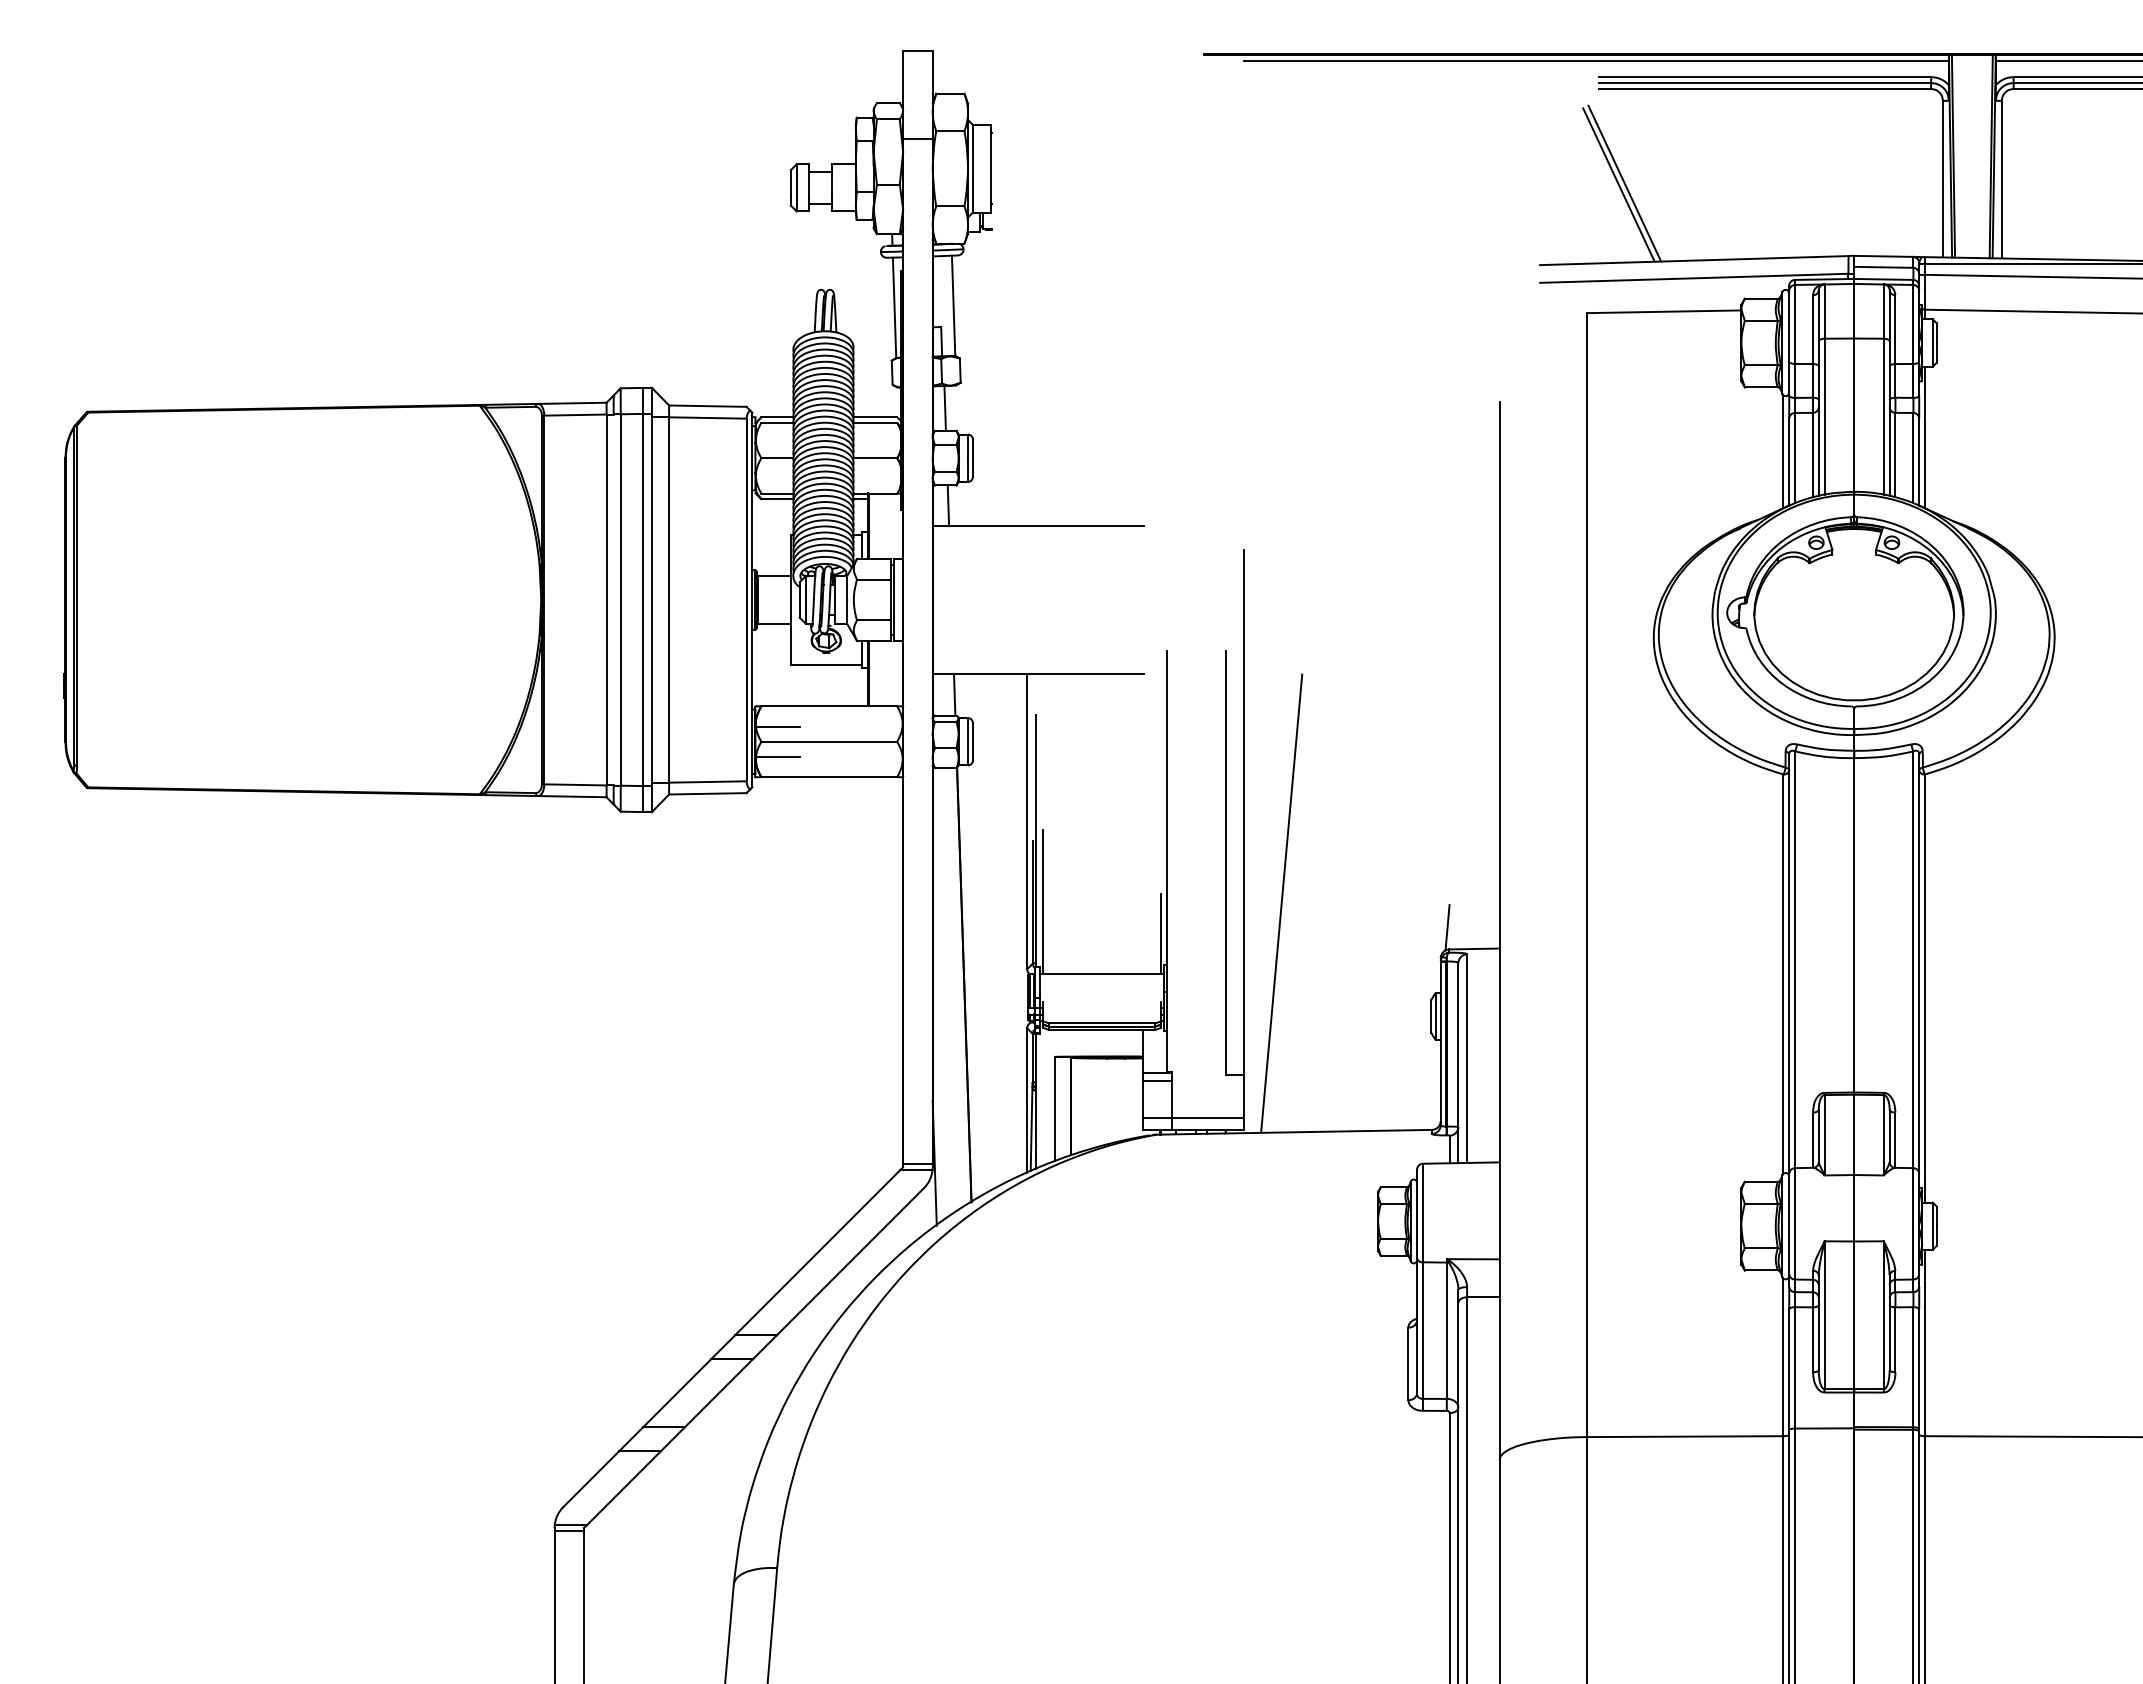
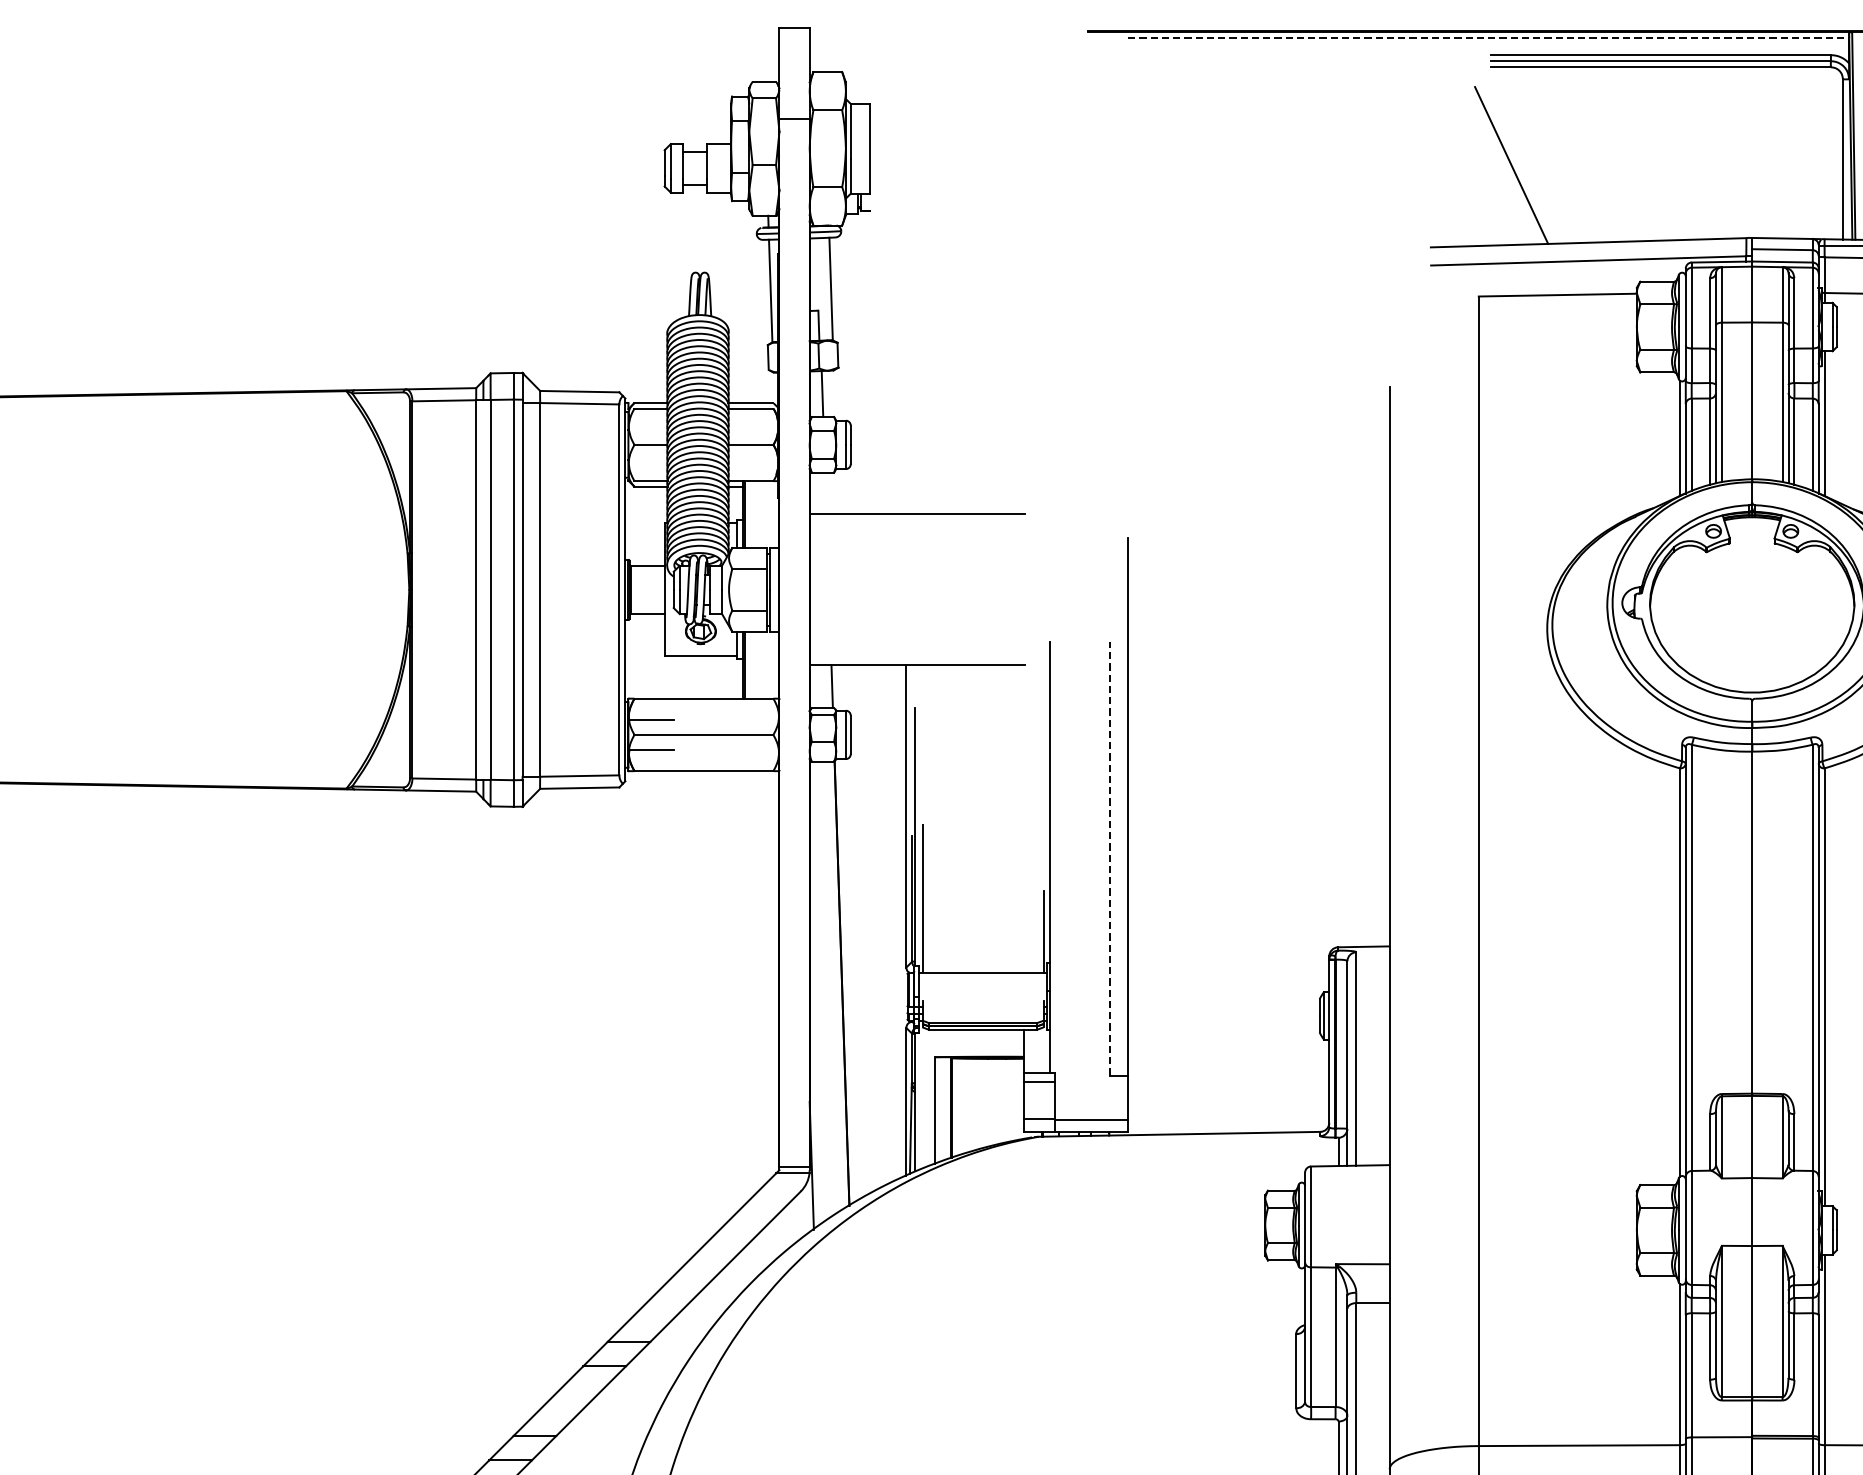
line: (1596, 60) -> (1488, 38), solid -> dashed
line: (1624, 183) -> (1517, 163), removed
line: (948, 505) -> (825, 493), removed
line: (1226, 862) -> (1110, 858), solid -> dashed
line: (1281, 903) -> (1166, 900), removed
line: (1447, 927) -> (1336, 924), removed

